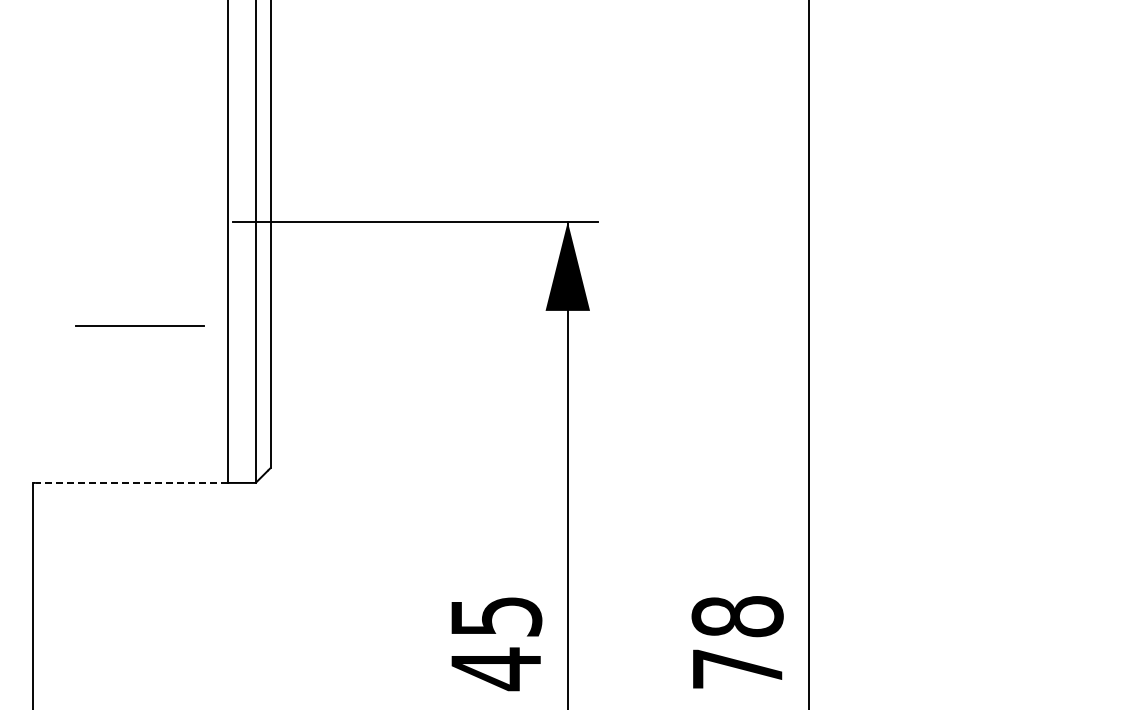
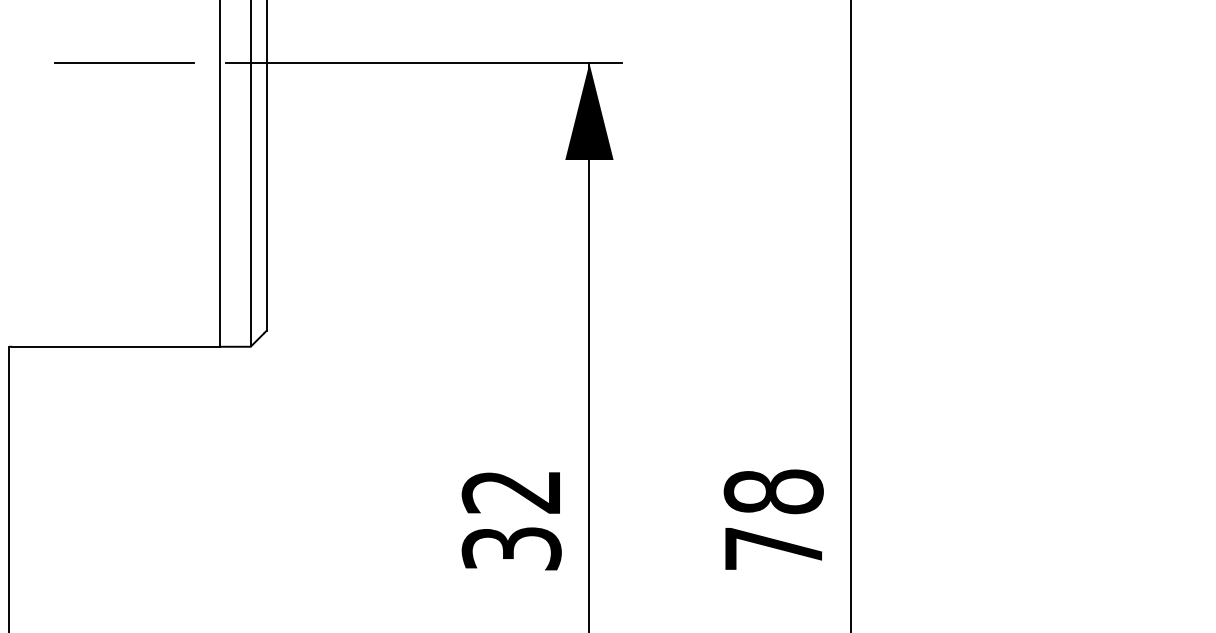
line: (139, 325) -> (124, 62), moved
line: (131, 482) -> (115, 346), dashed -> solid
text: (496, 644) -> (512, 522), 45 -> 32

